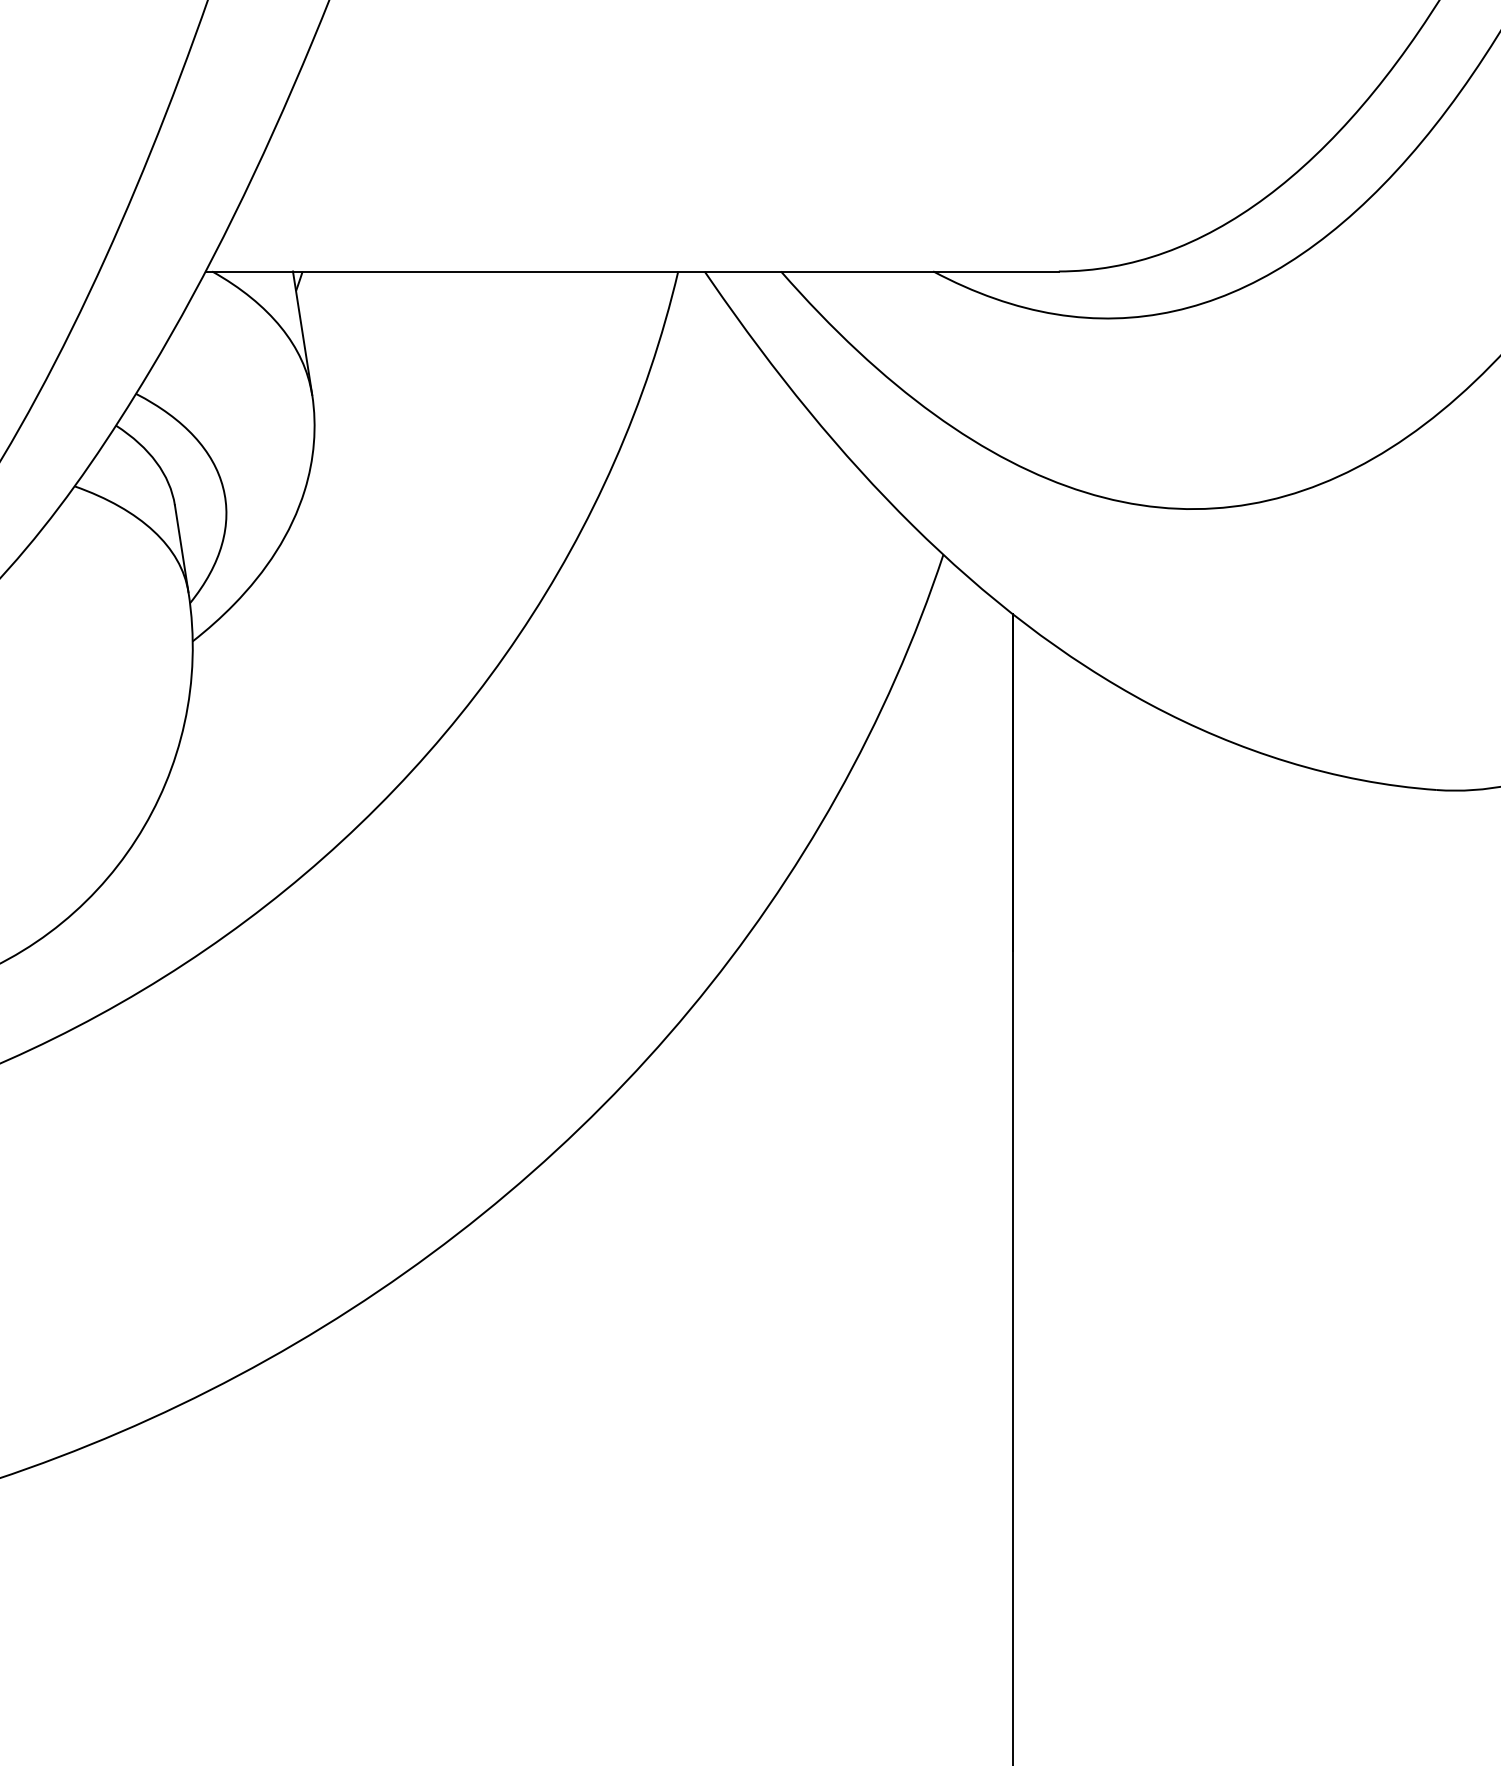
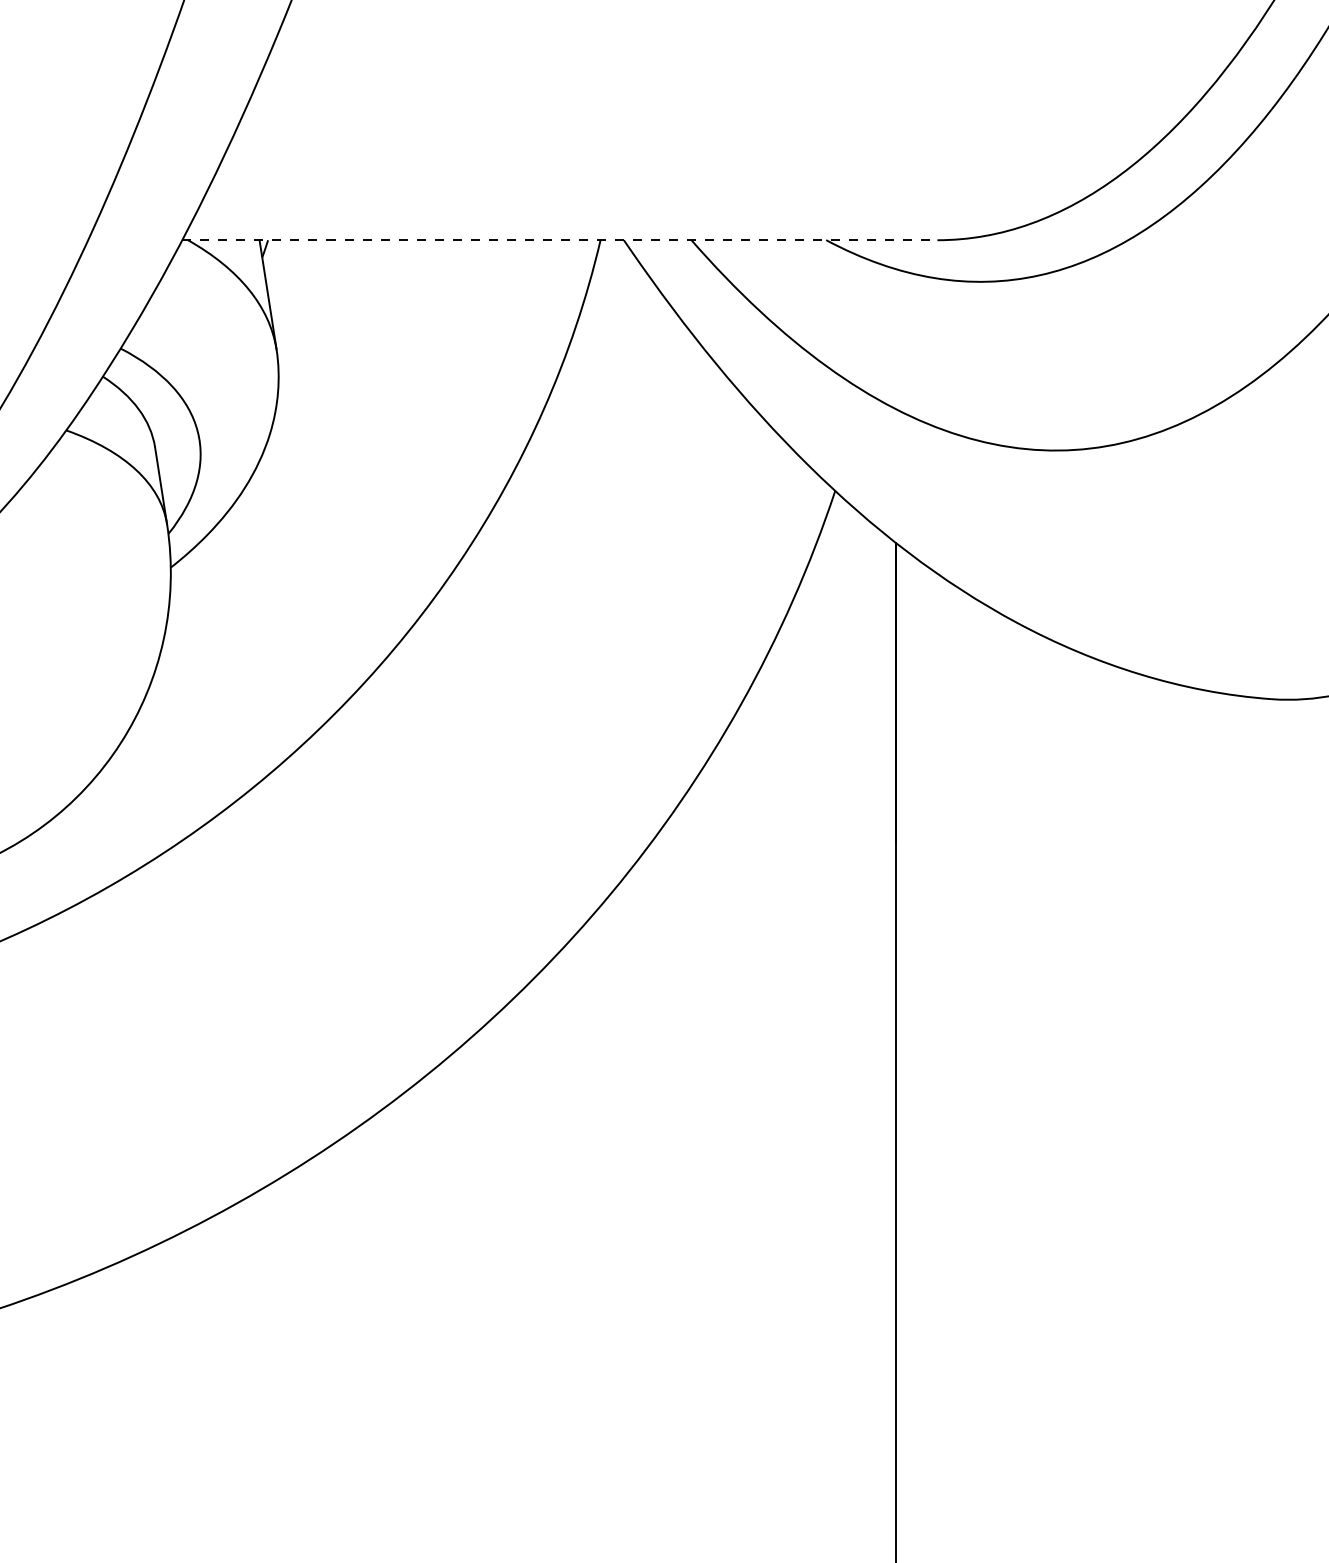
line: (632, 271) -> (560, 240), solid -> dashed

